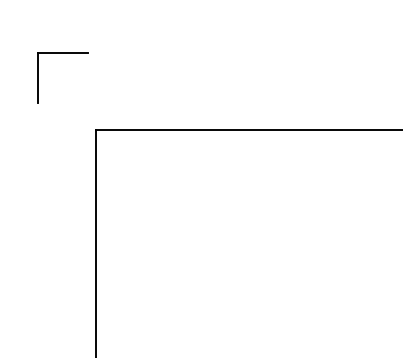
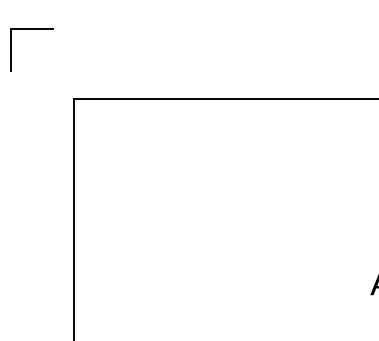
part: (62, 54) -> (31, 29), moved

